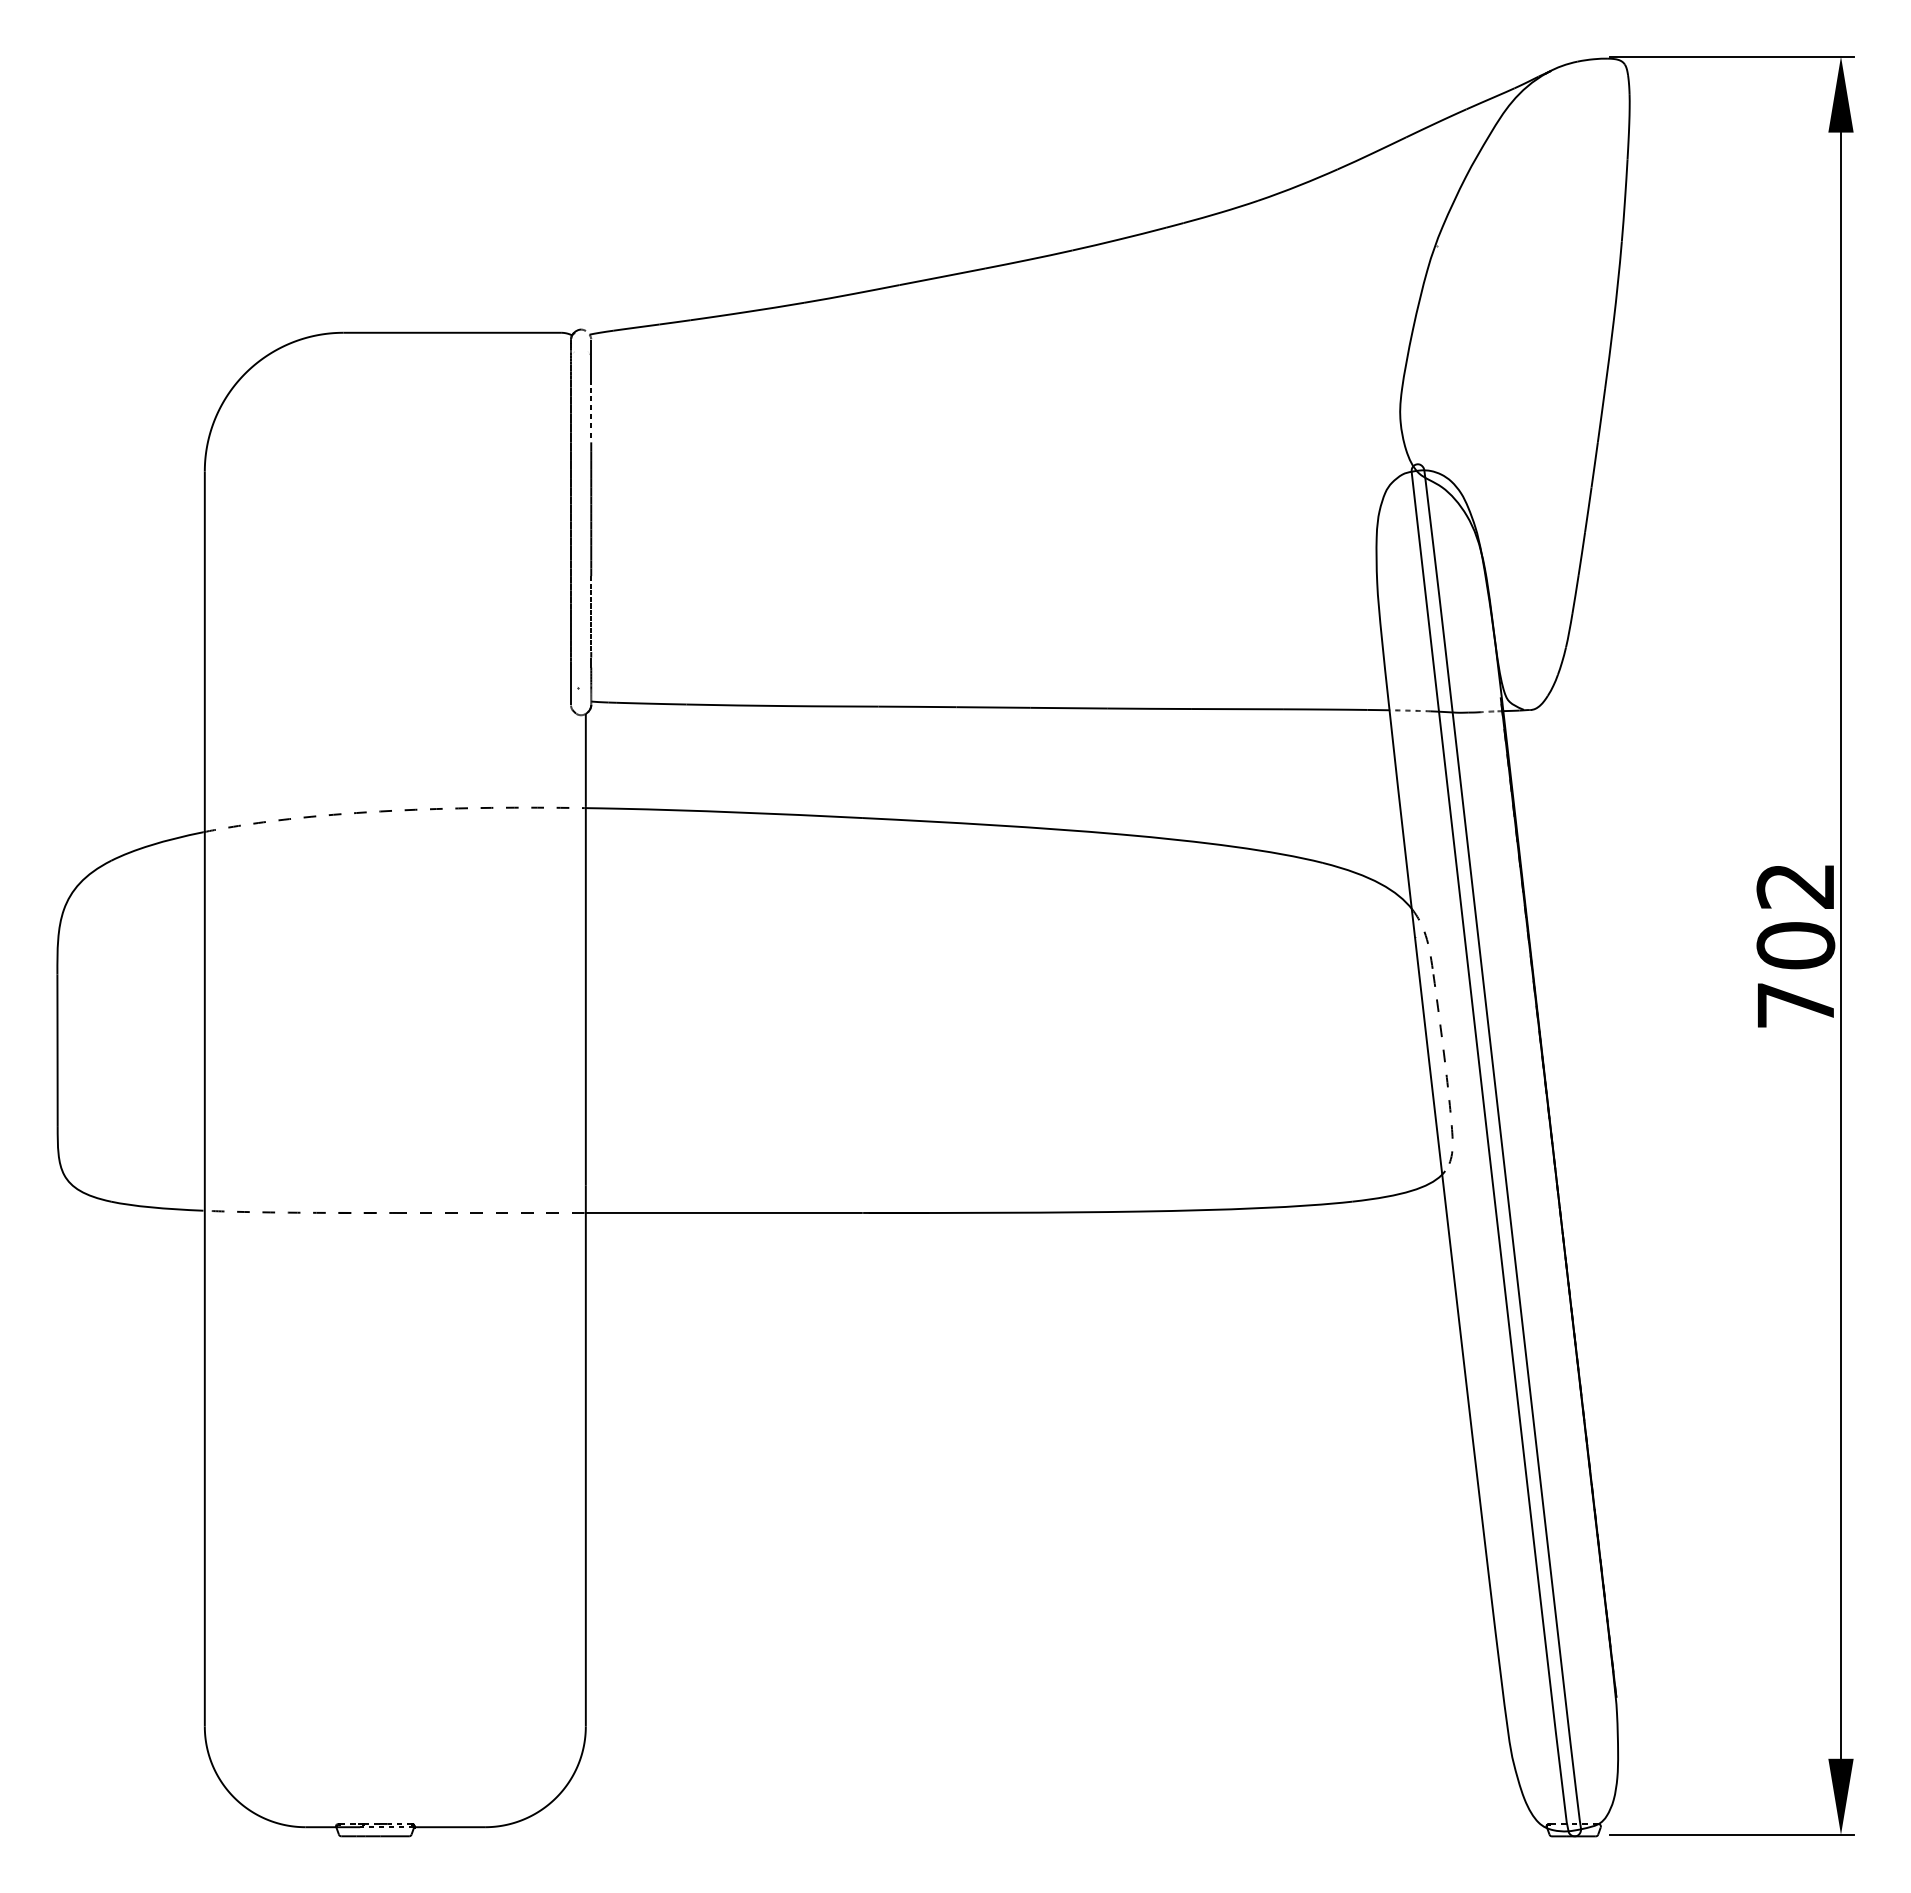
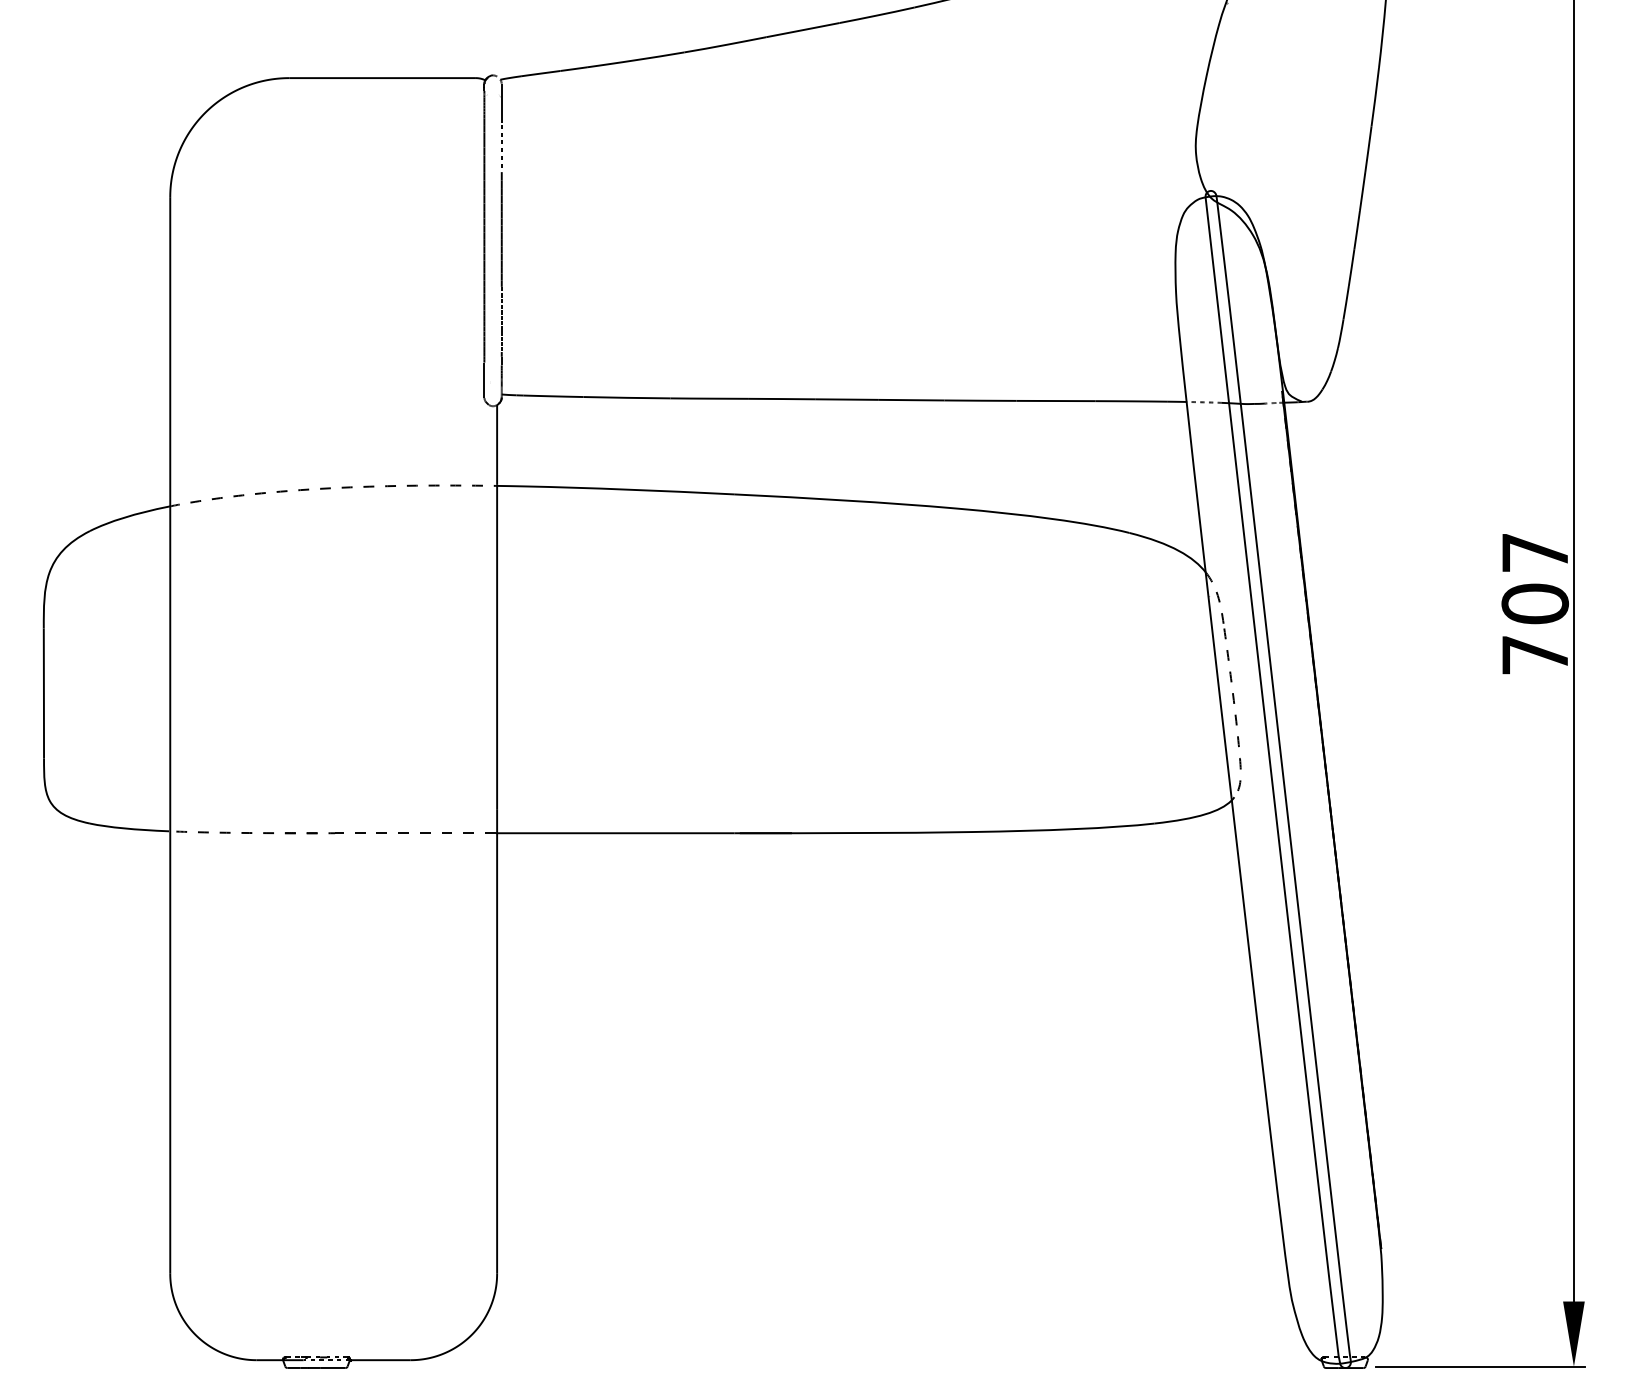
text: (1794, 886) -> (1534, 553), 702 -> 707

